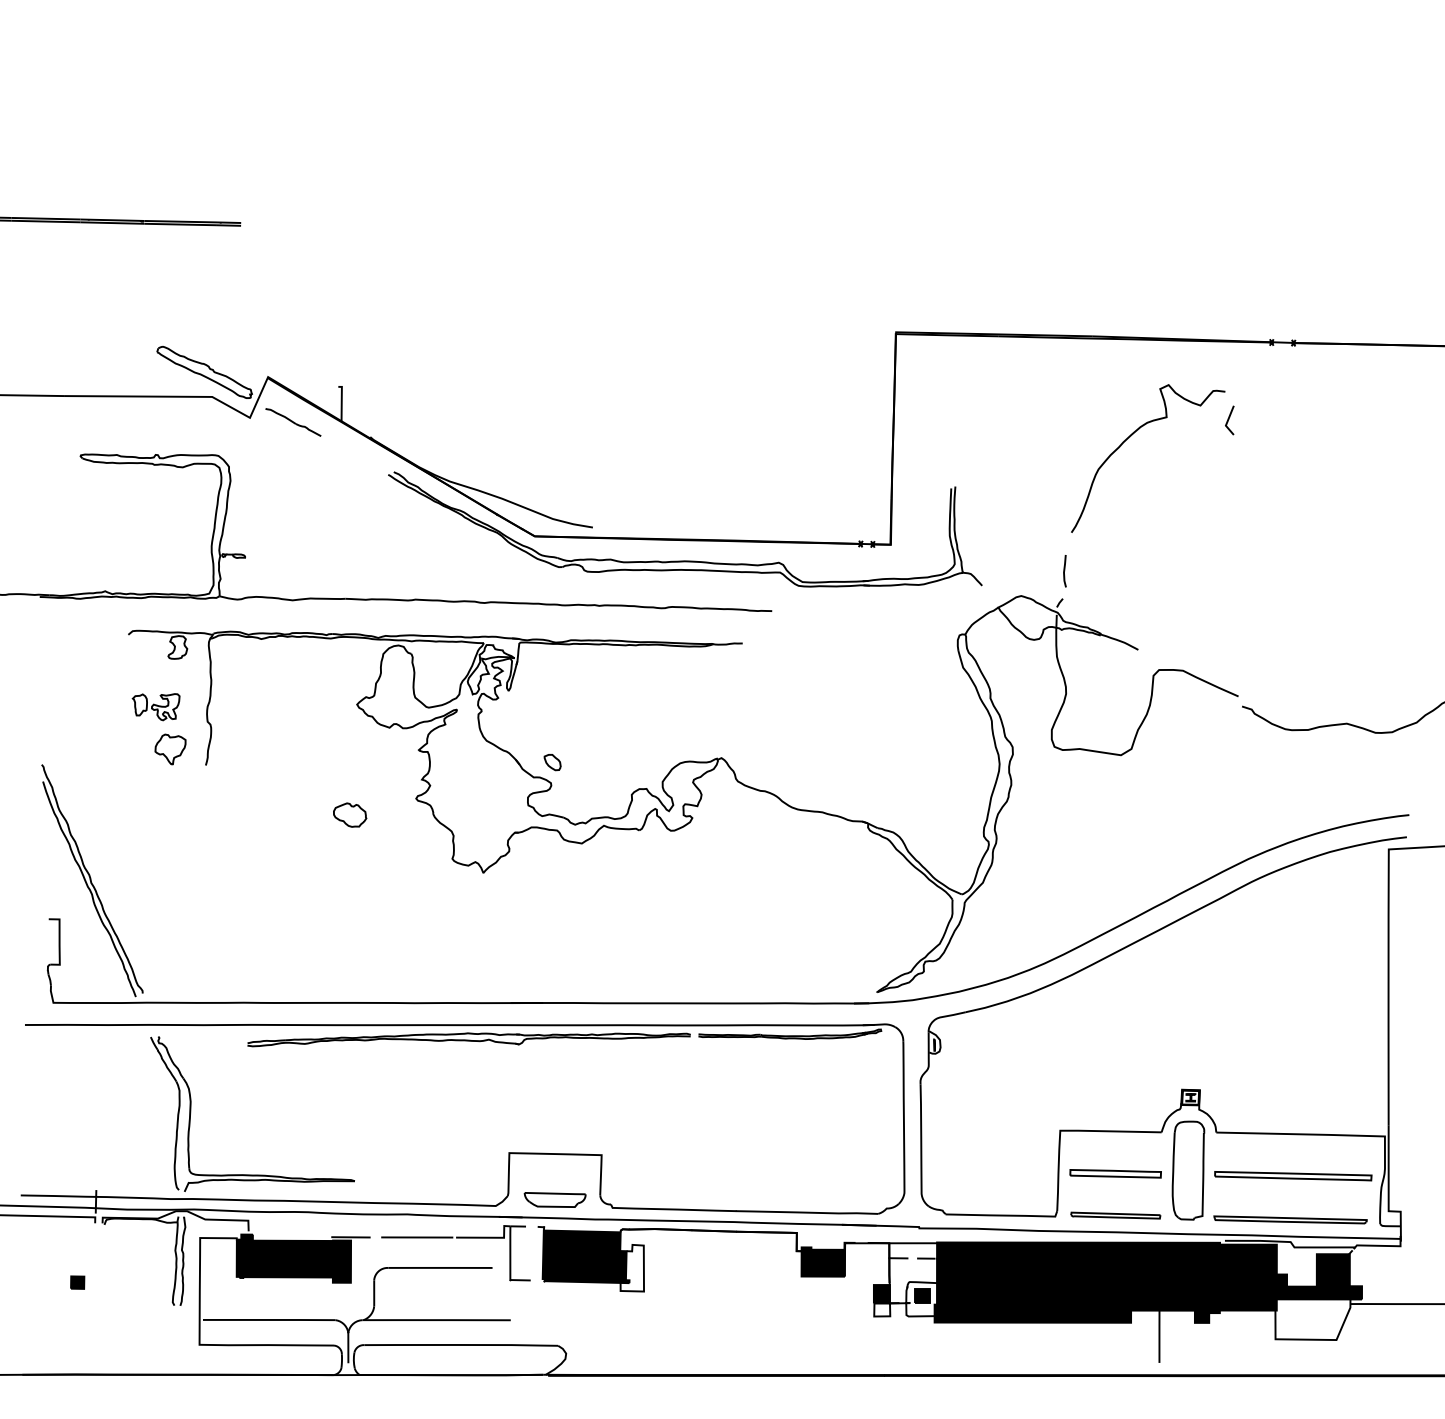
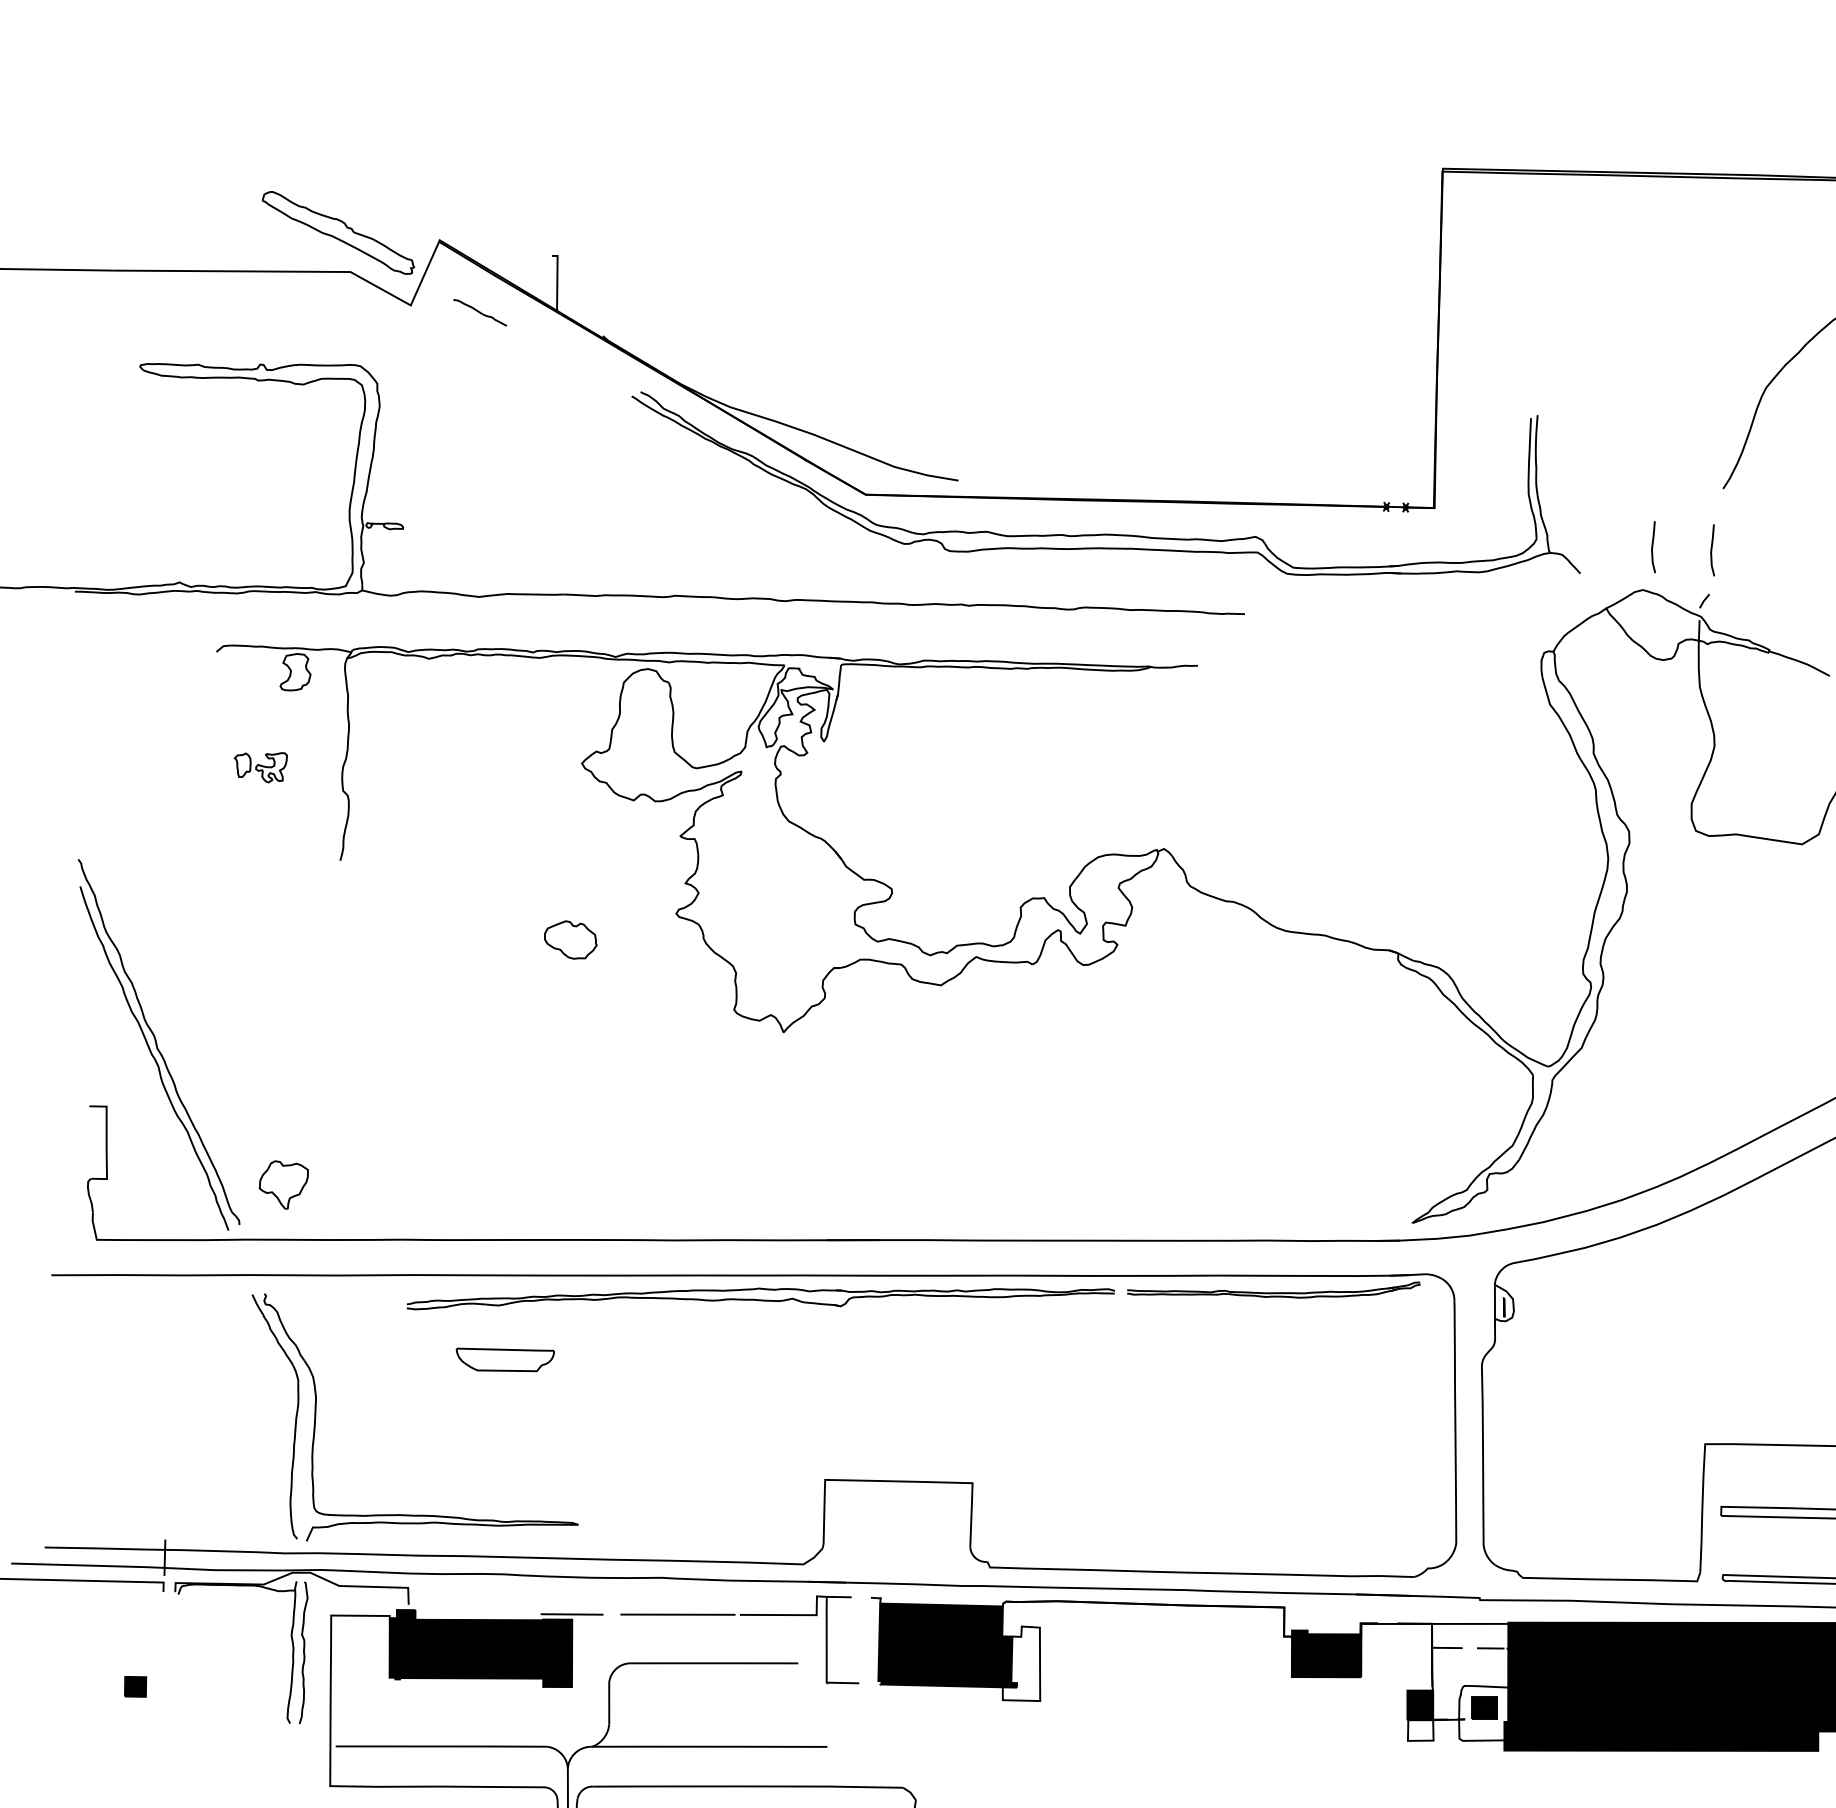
part: (293, 422) -> (480, 312), size x0.6
line: (1027, 569) -> (1652, 547), added
part: (155, 707) -> (259, 768), size x0.7
part: (170, 749) -> (283, 1185), moved
part: (552, 762) -> (894, 855), removed
part: (554, 1199) -> (504, 1359), moved

